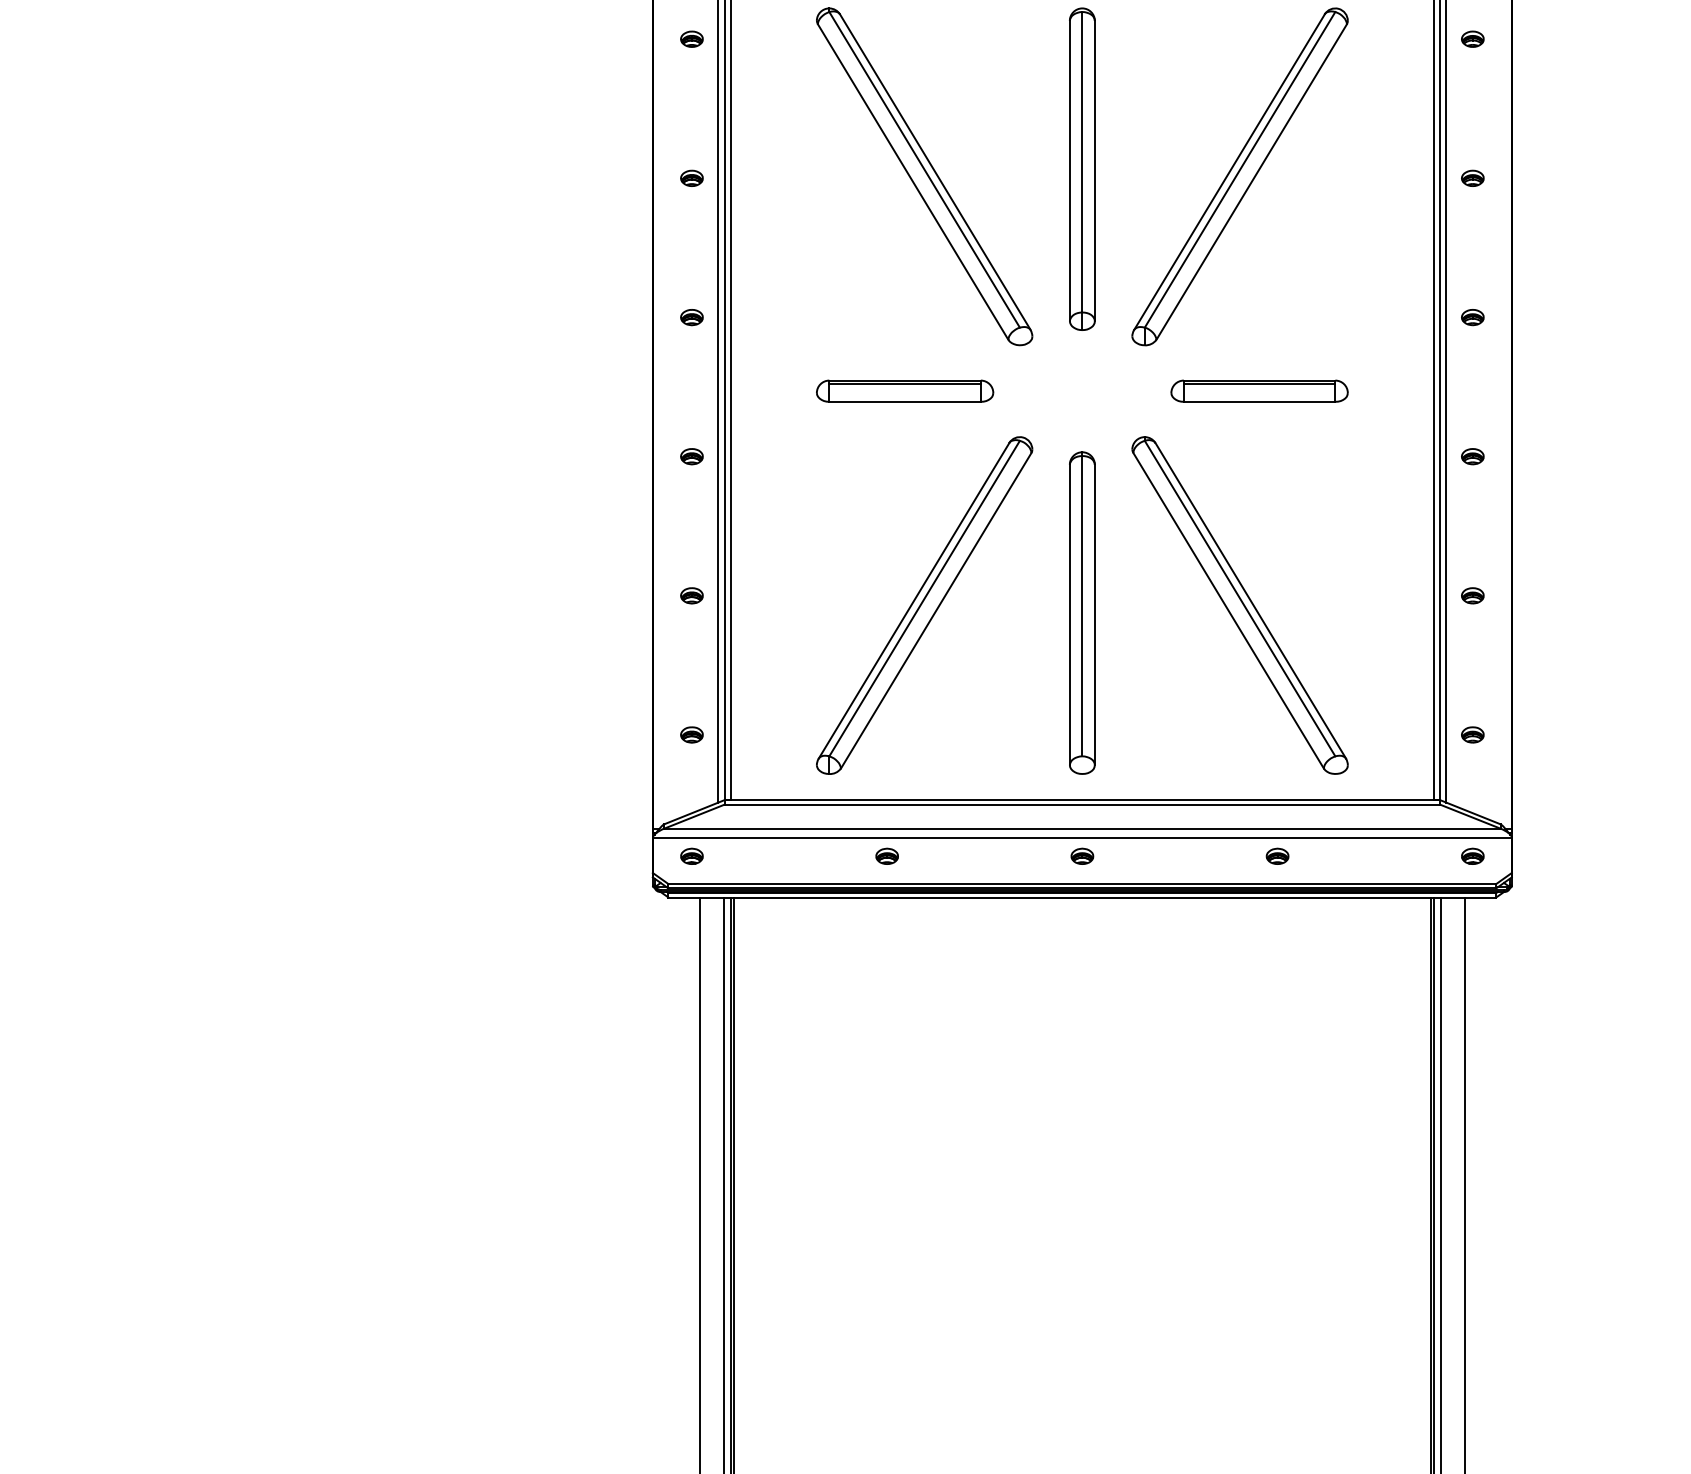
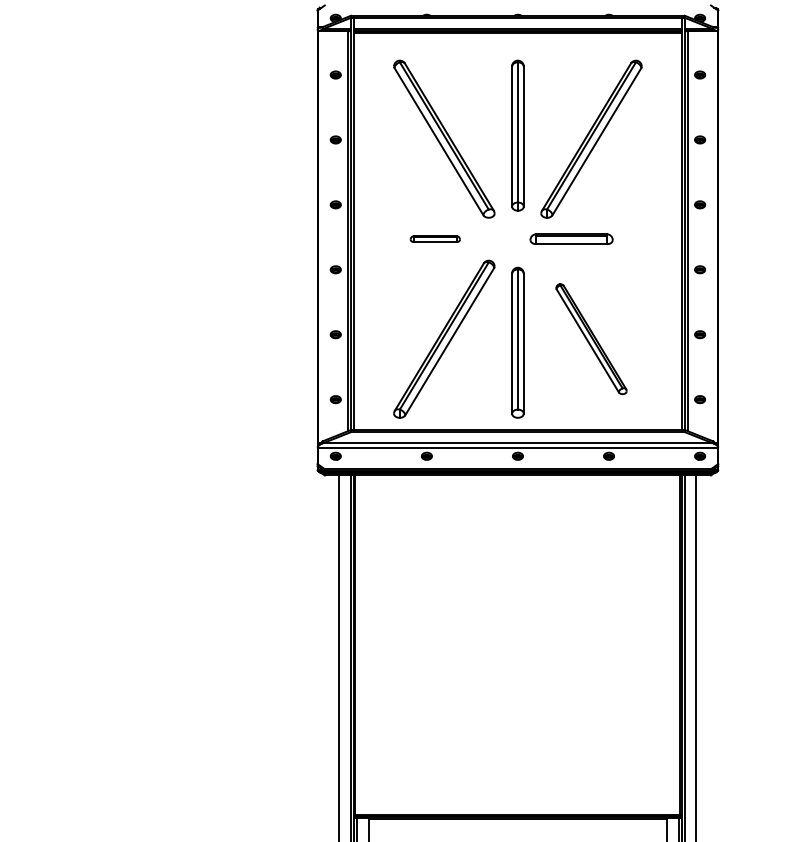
part: (905, 389) -> (435, 238), size x0.6
part: (1259, 391) -> (571, 239), moved
part: (1240, 603) -> (591, 338), size x0.7

